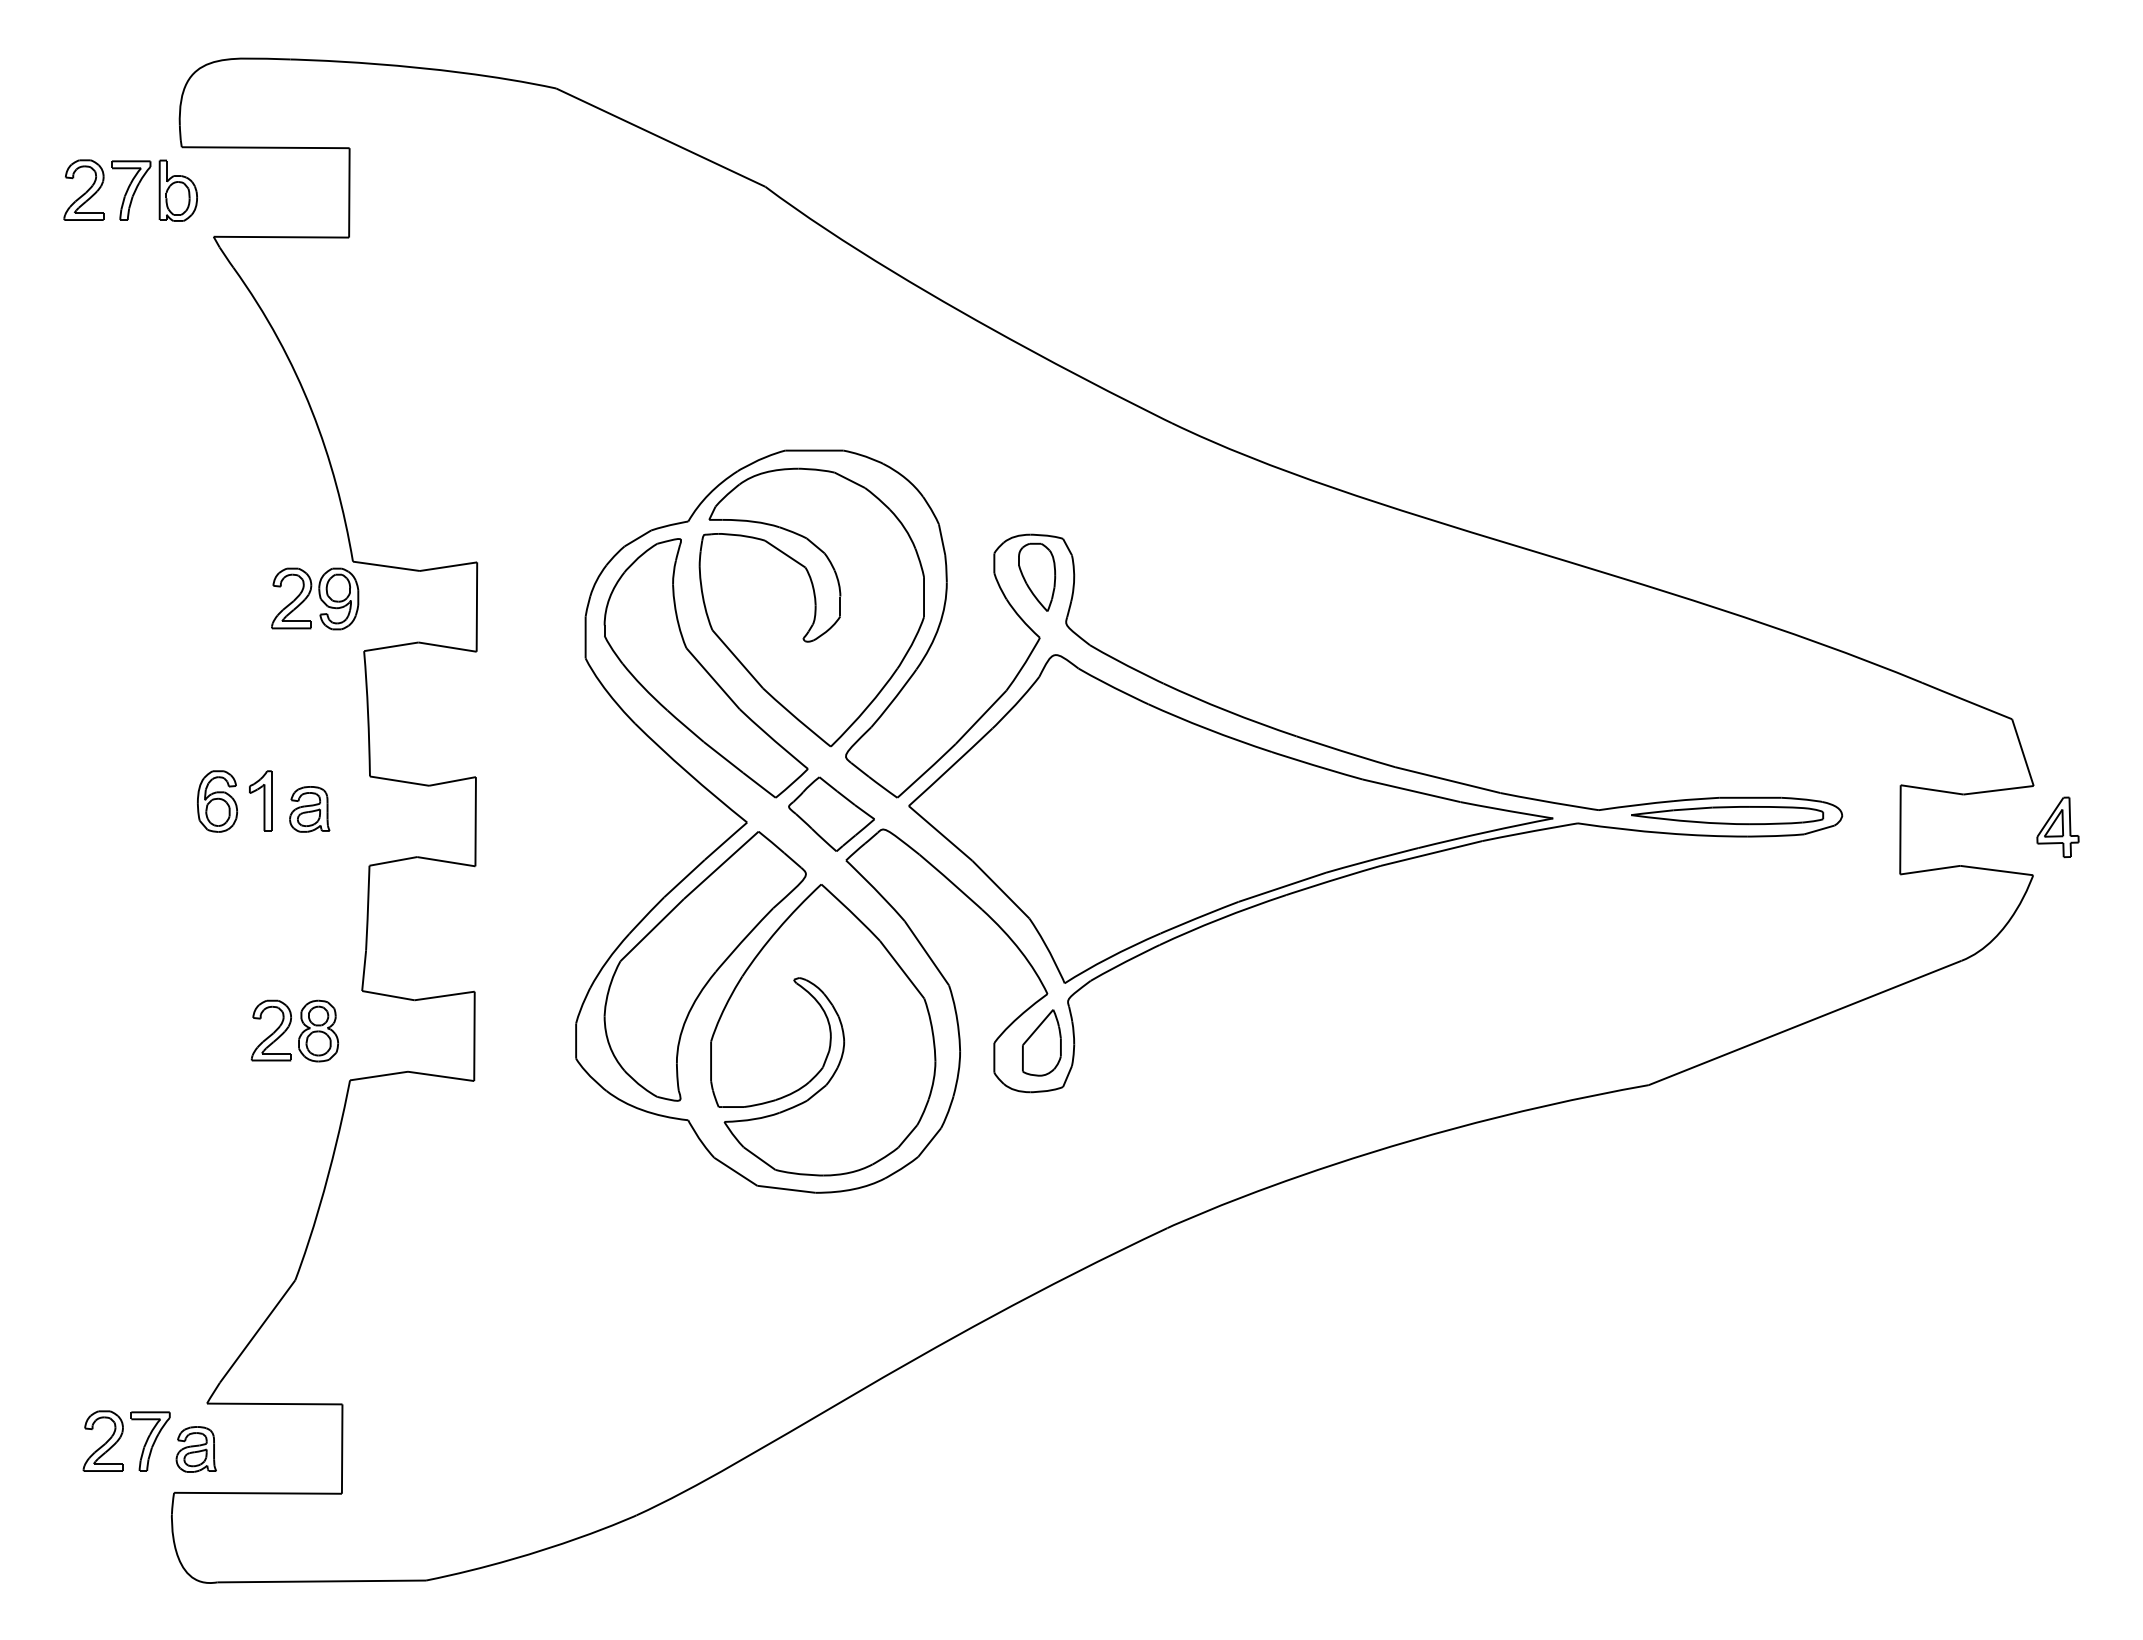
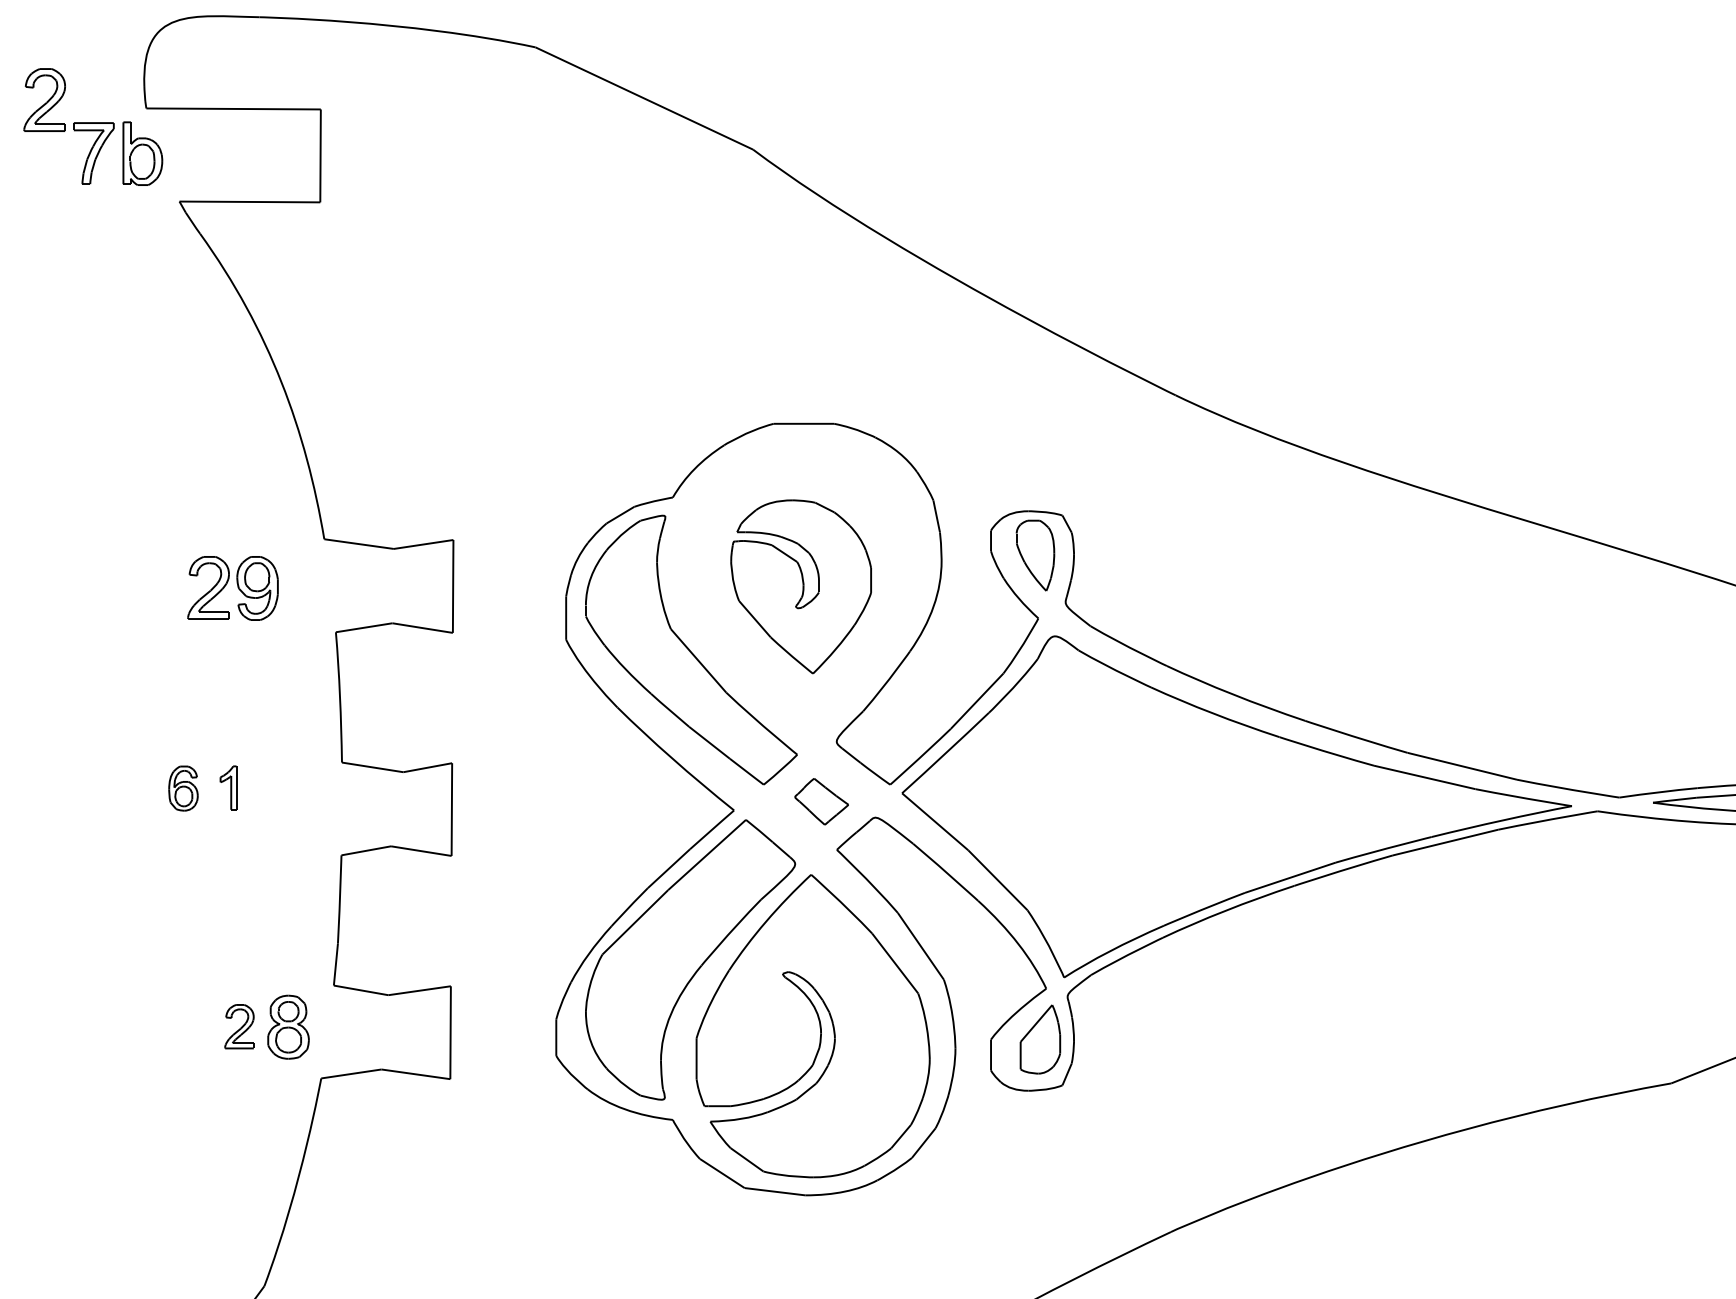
part: (83, 189) -> (44, 99), moved
part: (315, 598) -> (233, 587), moved
part: (811, 607) -> (800, 586), size x0.6
part: (260, 800) -> (228, 787), size x0.7
part: (217, 801) -> (183, 788), size x0.7
part: (309, 809) -> (279, 796), removed
part: (831, 813) -> (821, 801), size x0.6
part: (270, 1030) -> (238, 1026), size x0.7

